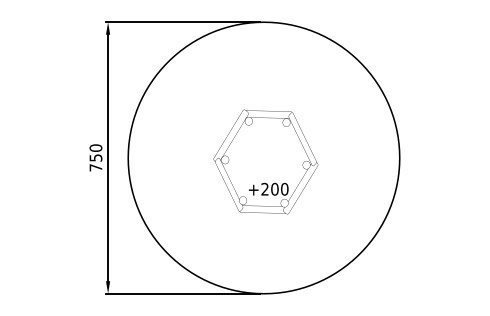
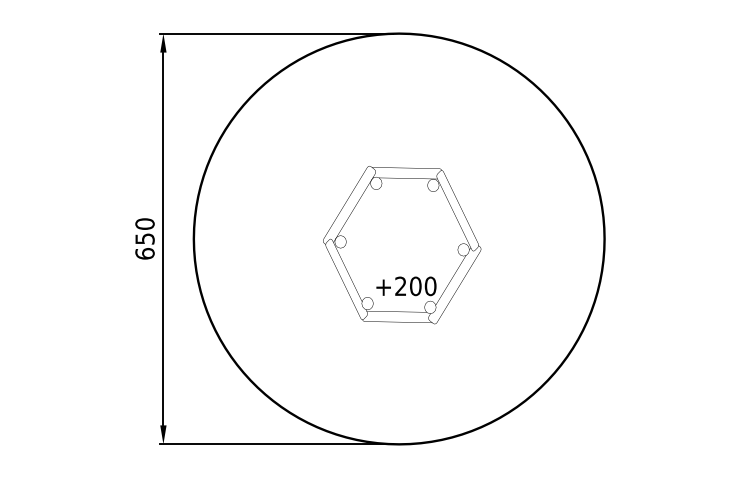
text: (95, 167) -> (144, 253), 750 -> 650

